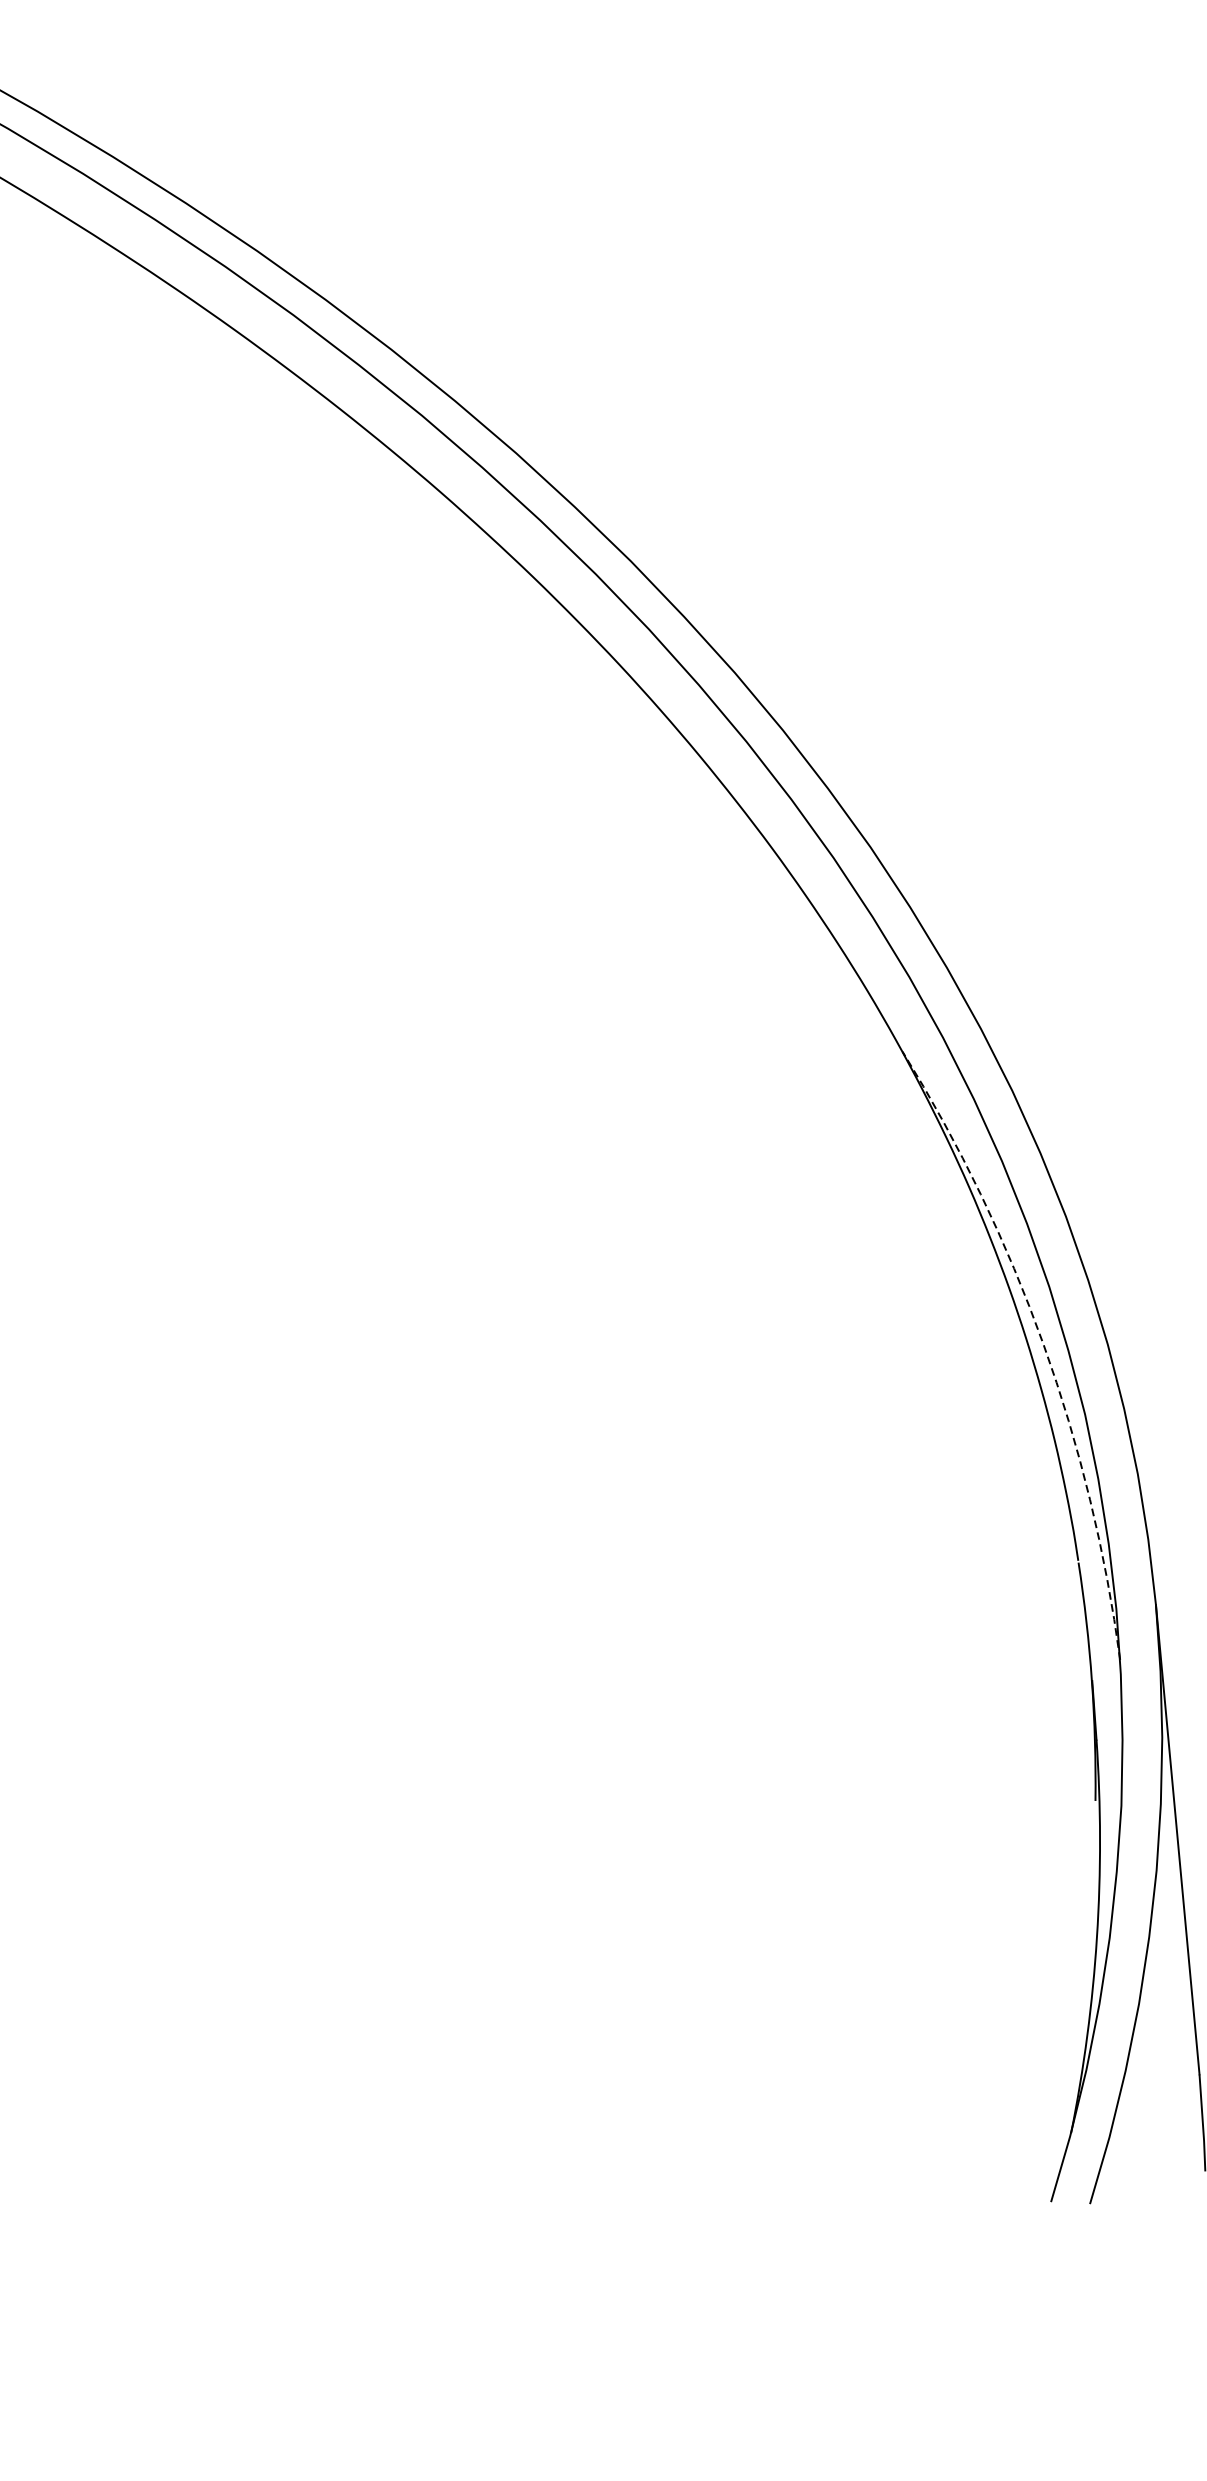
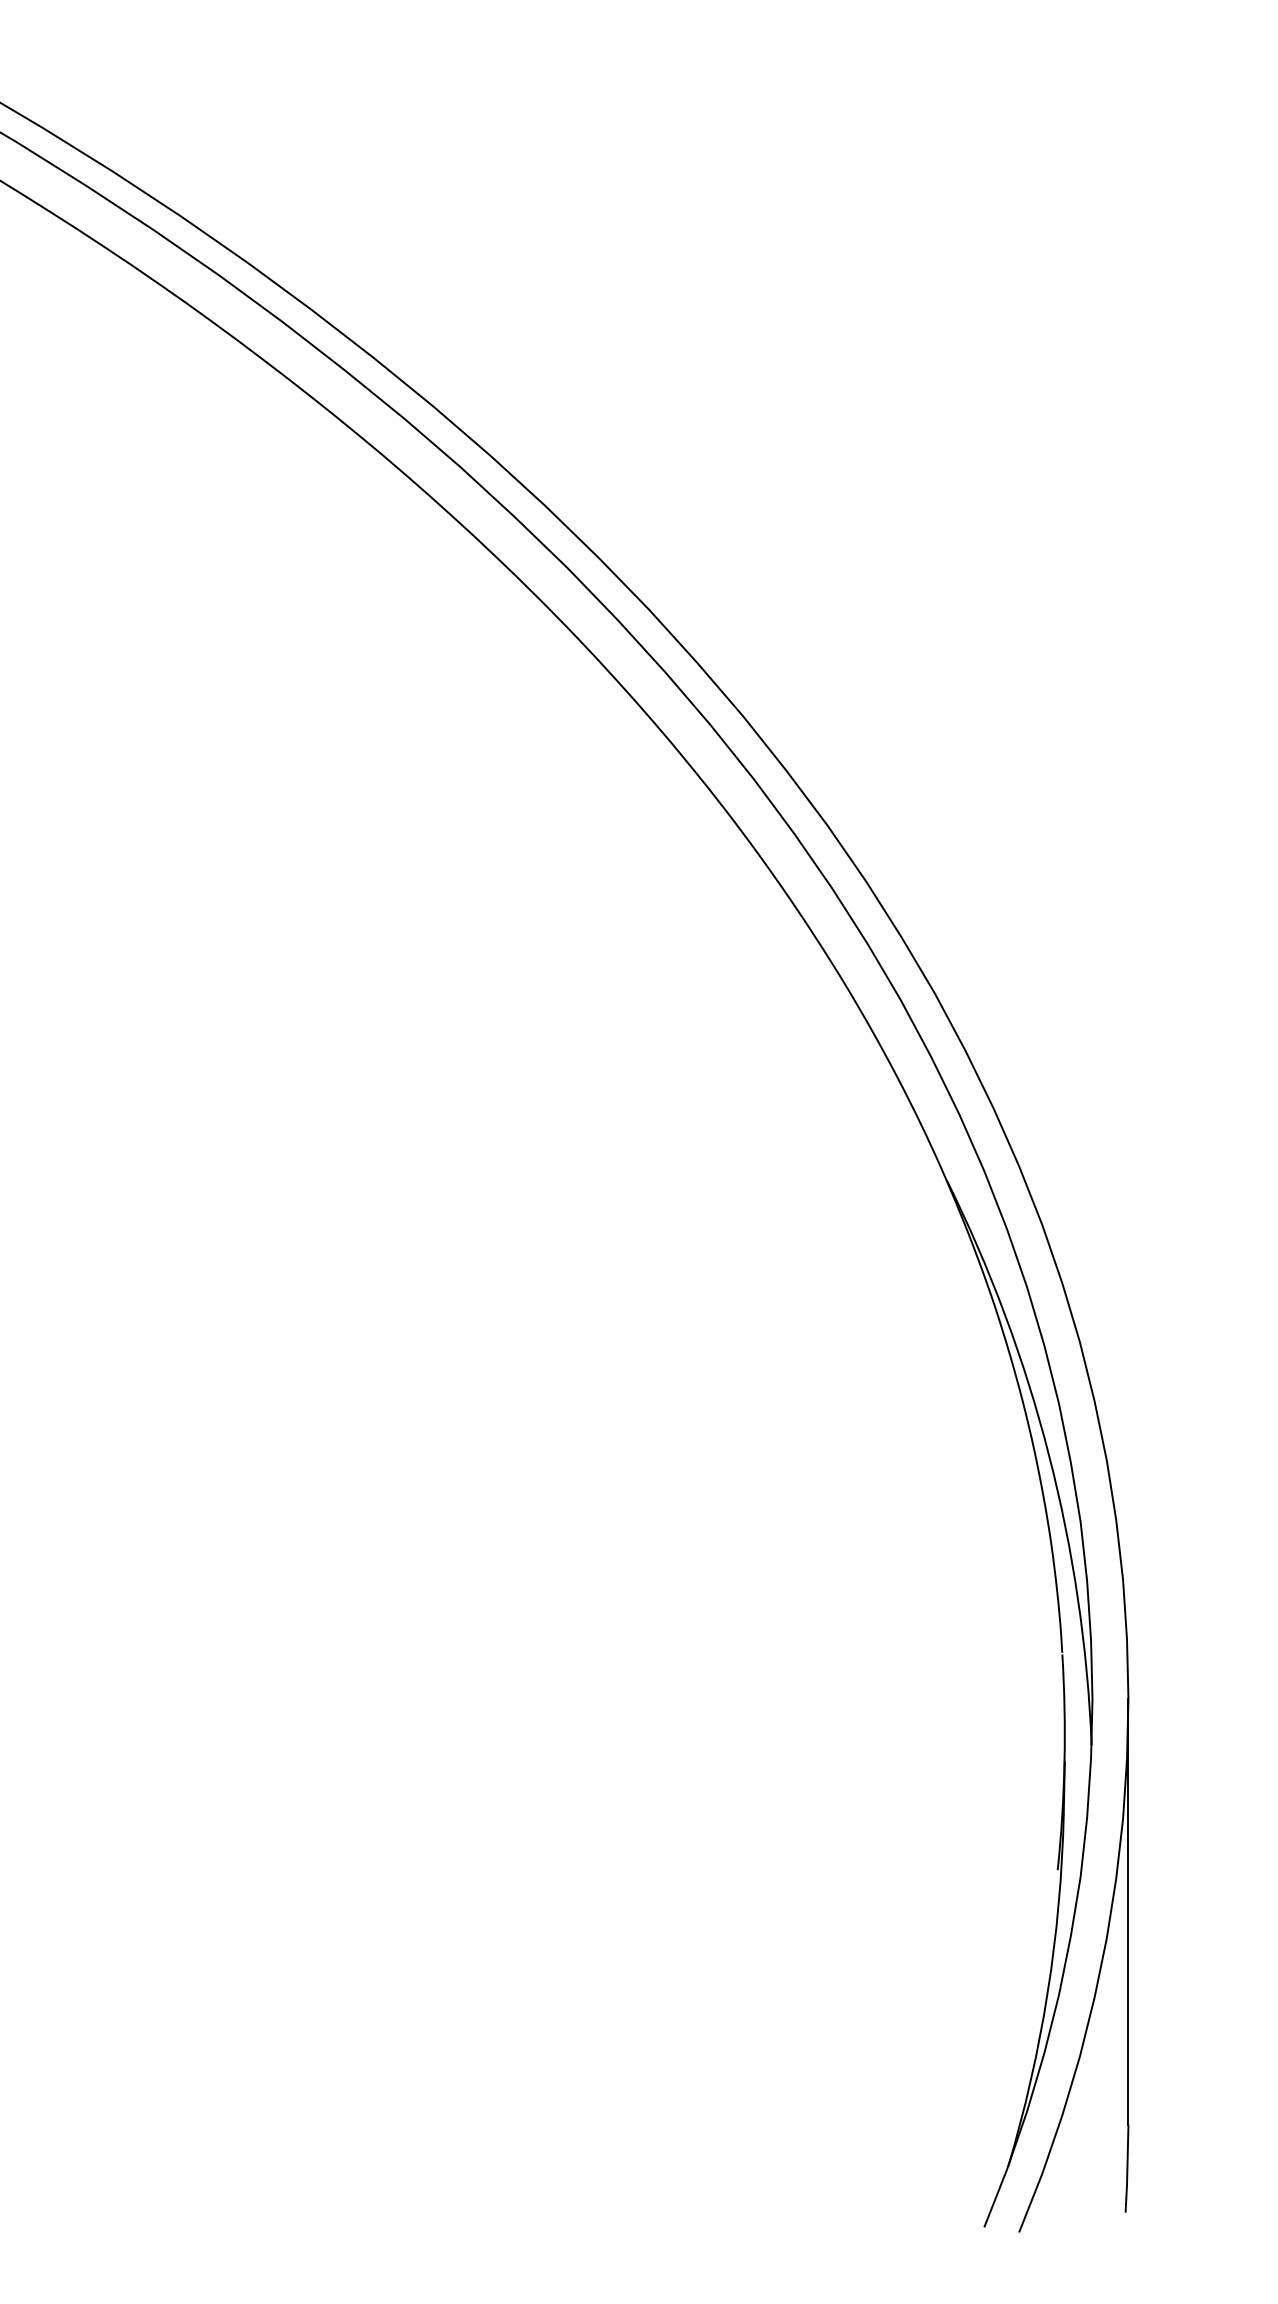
arc: (1044, 1344) -> (1049, 1455), dashed -> solid

